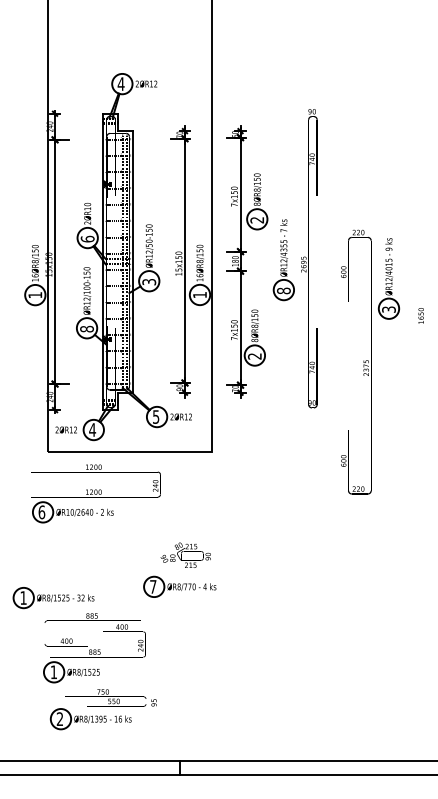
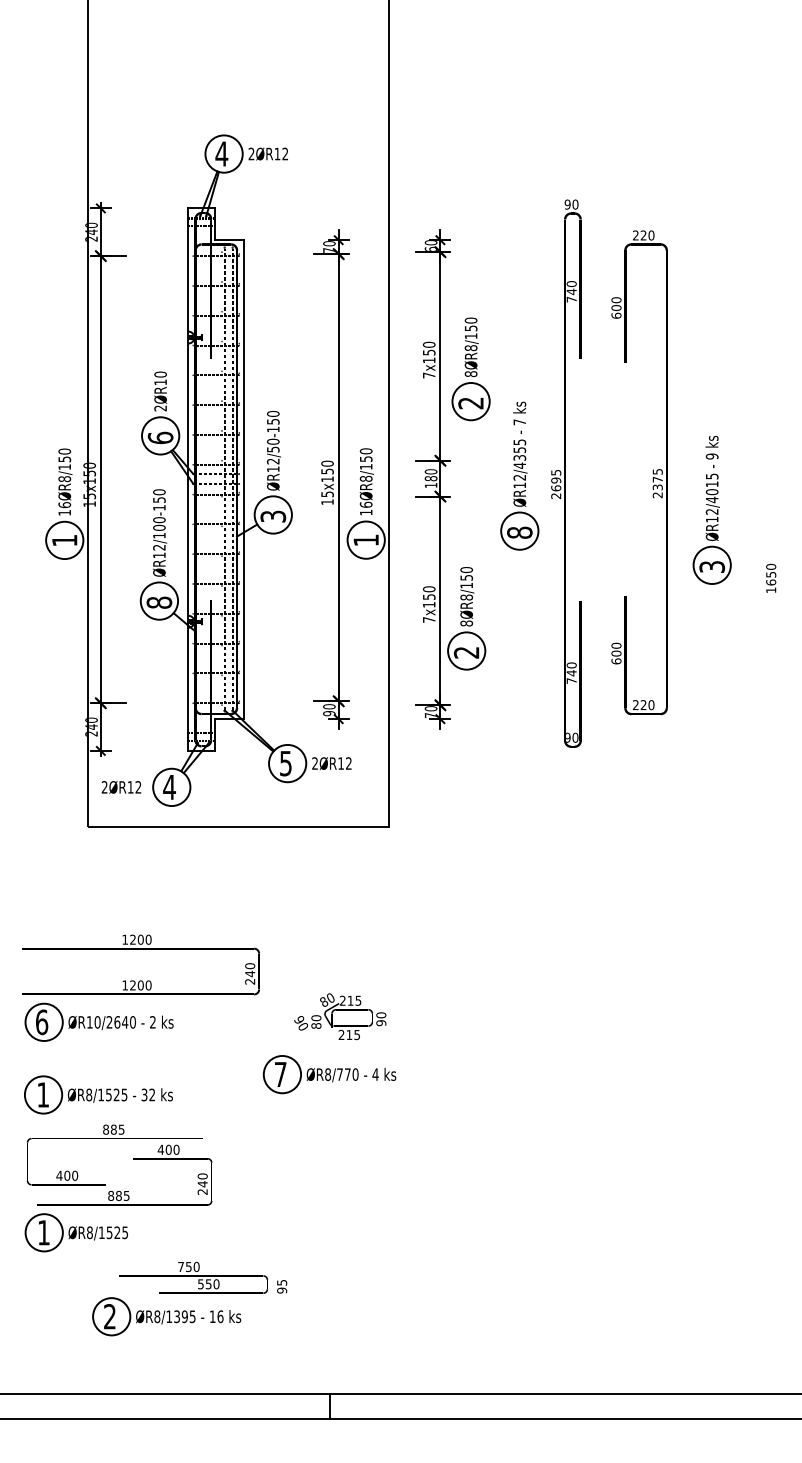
text: (356, 361) -> (639, 471), moved
part: (95, 493) -> (140, 987), moved
part: (94, 648) -> (118, 1189), moved

